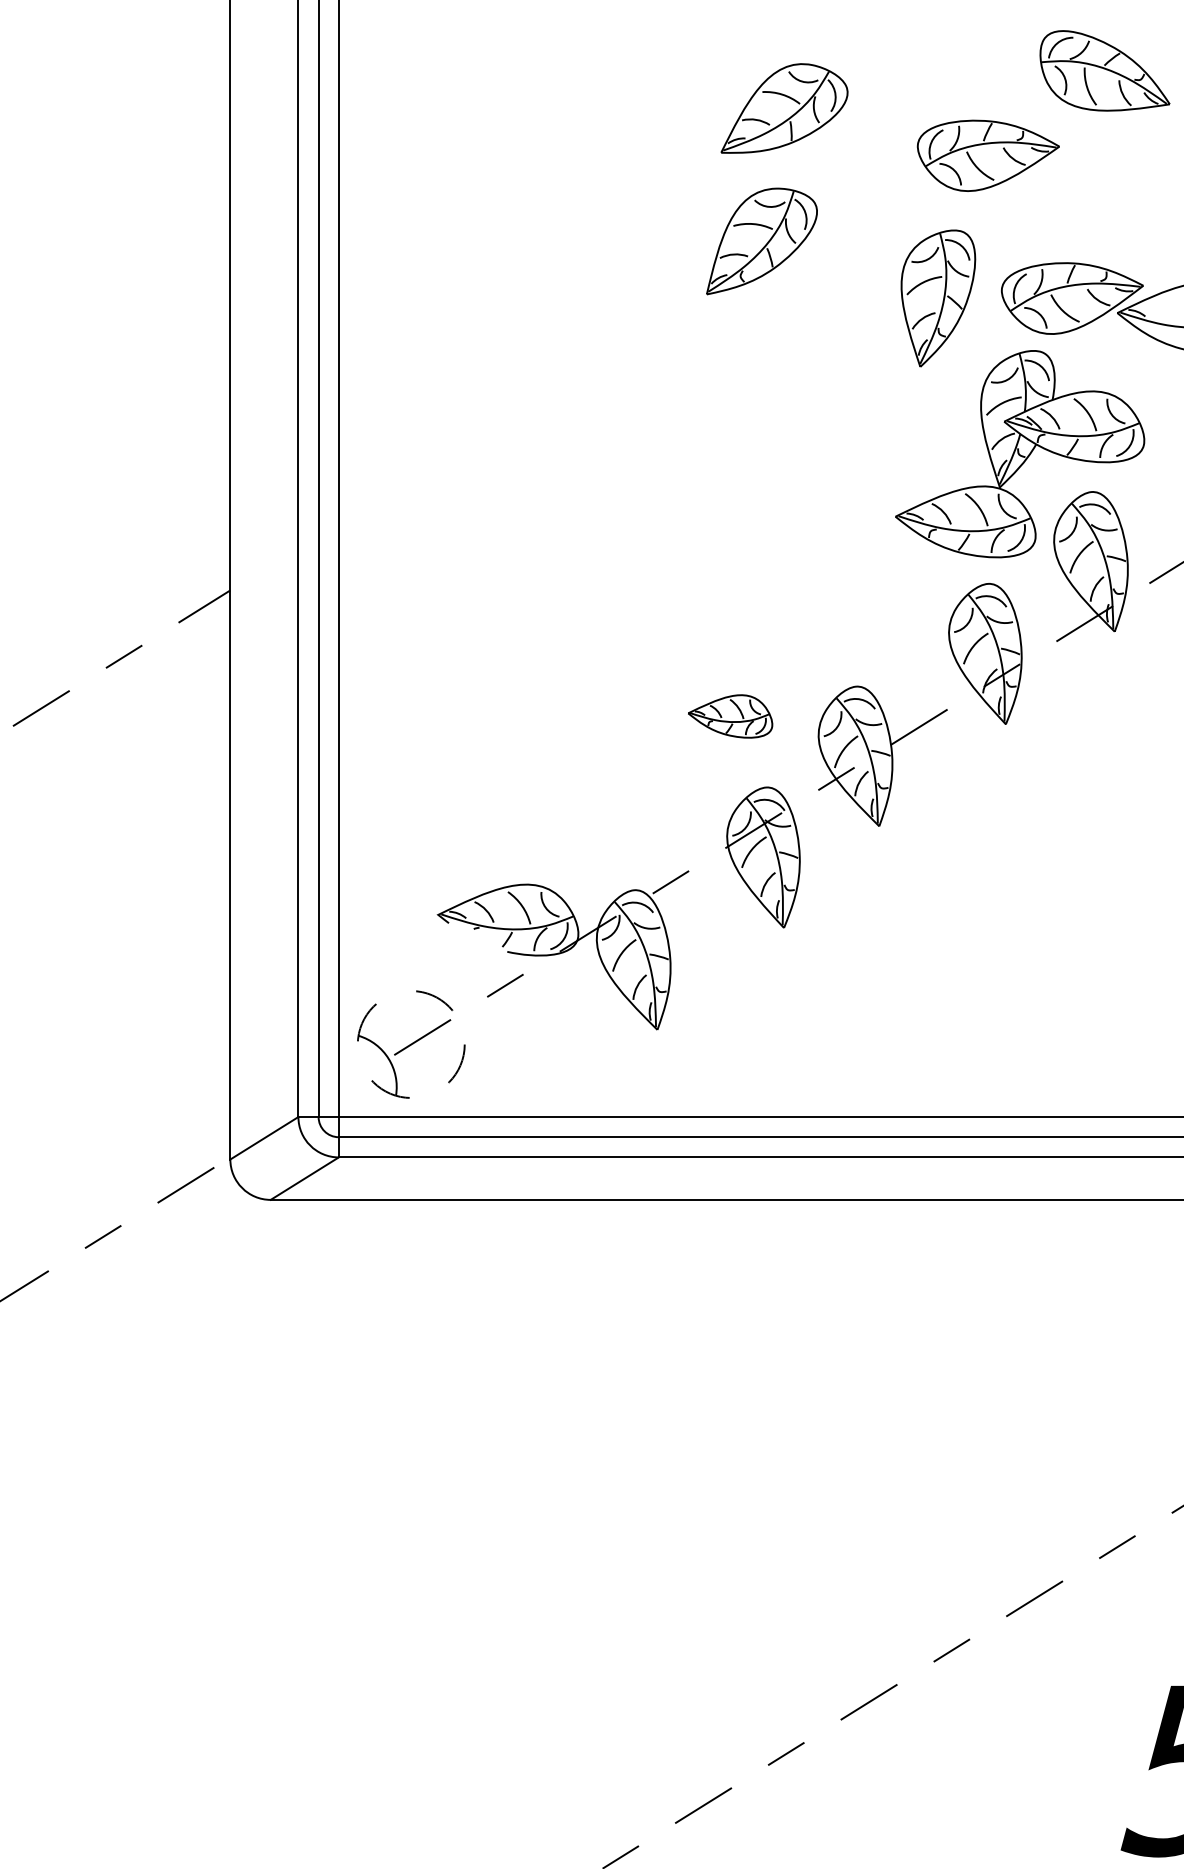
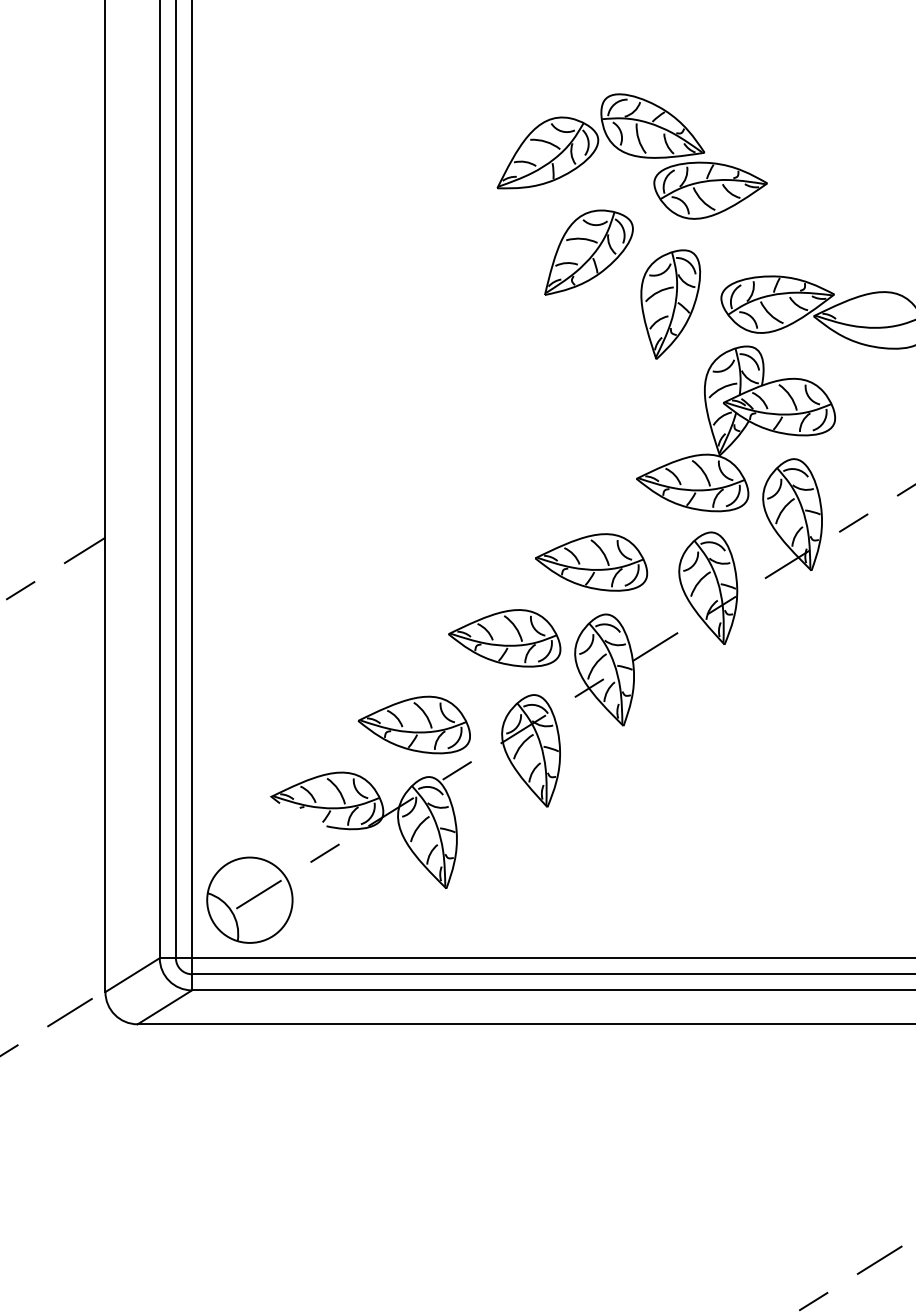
part: (1104, 70) -> (652, 125), moved
part: (761, 241) -> (588, 252), moved
part: (838, 621) -> (590, 562), added
part: (730, 716) -> (504, 638), size x1.67
part: (616, 824) -> (413, 724), added
circle: (410, 1044) -> (249, 900), dashed -> solid

